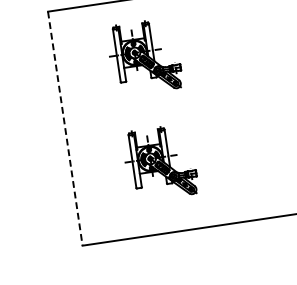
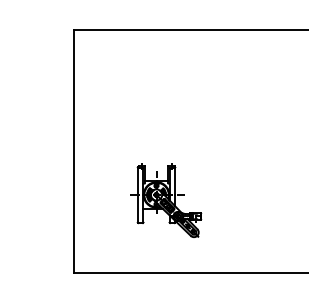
part: (145, 56) -> (166, 90), removed
line: (65, 128) -> (74, 151), dashed -> solid

